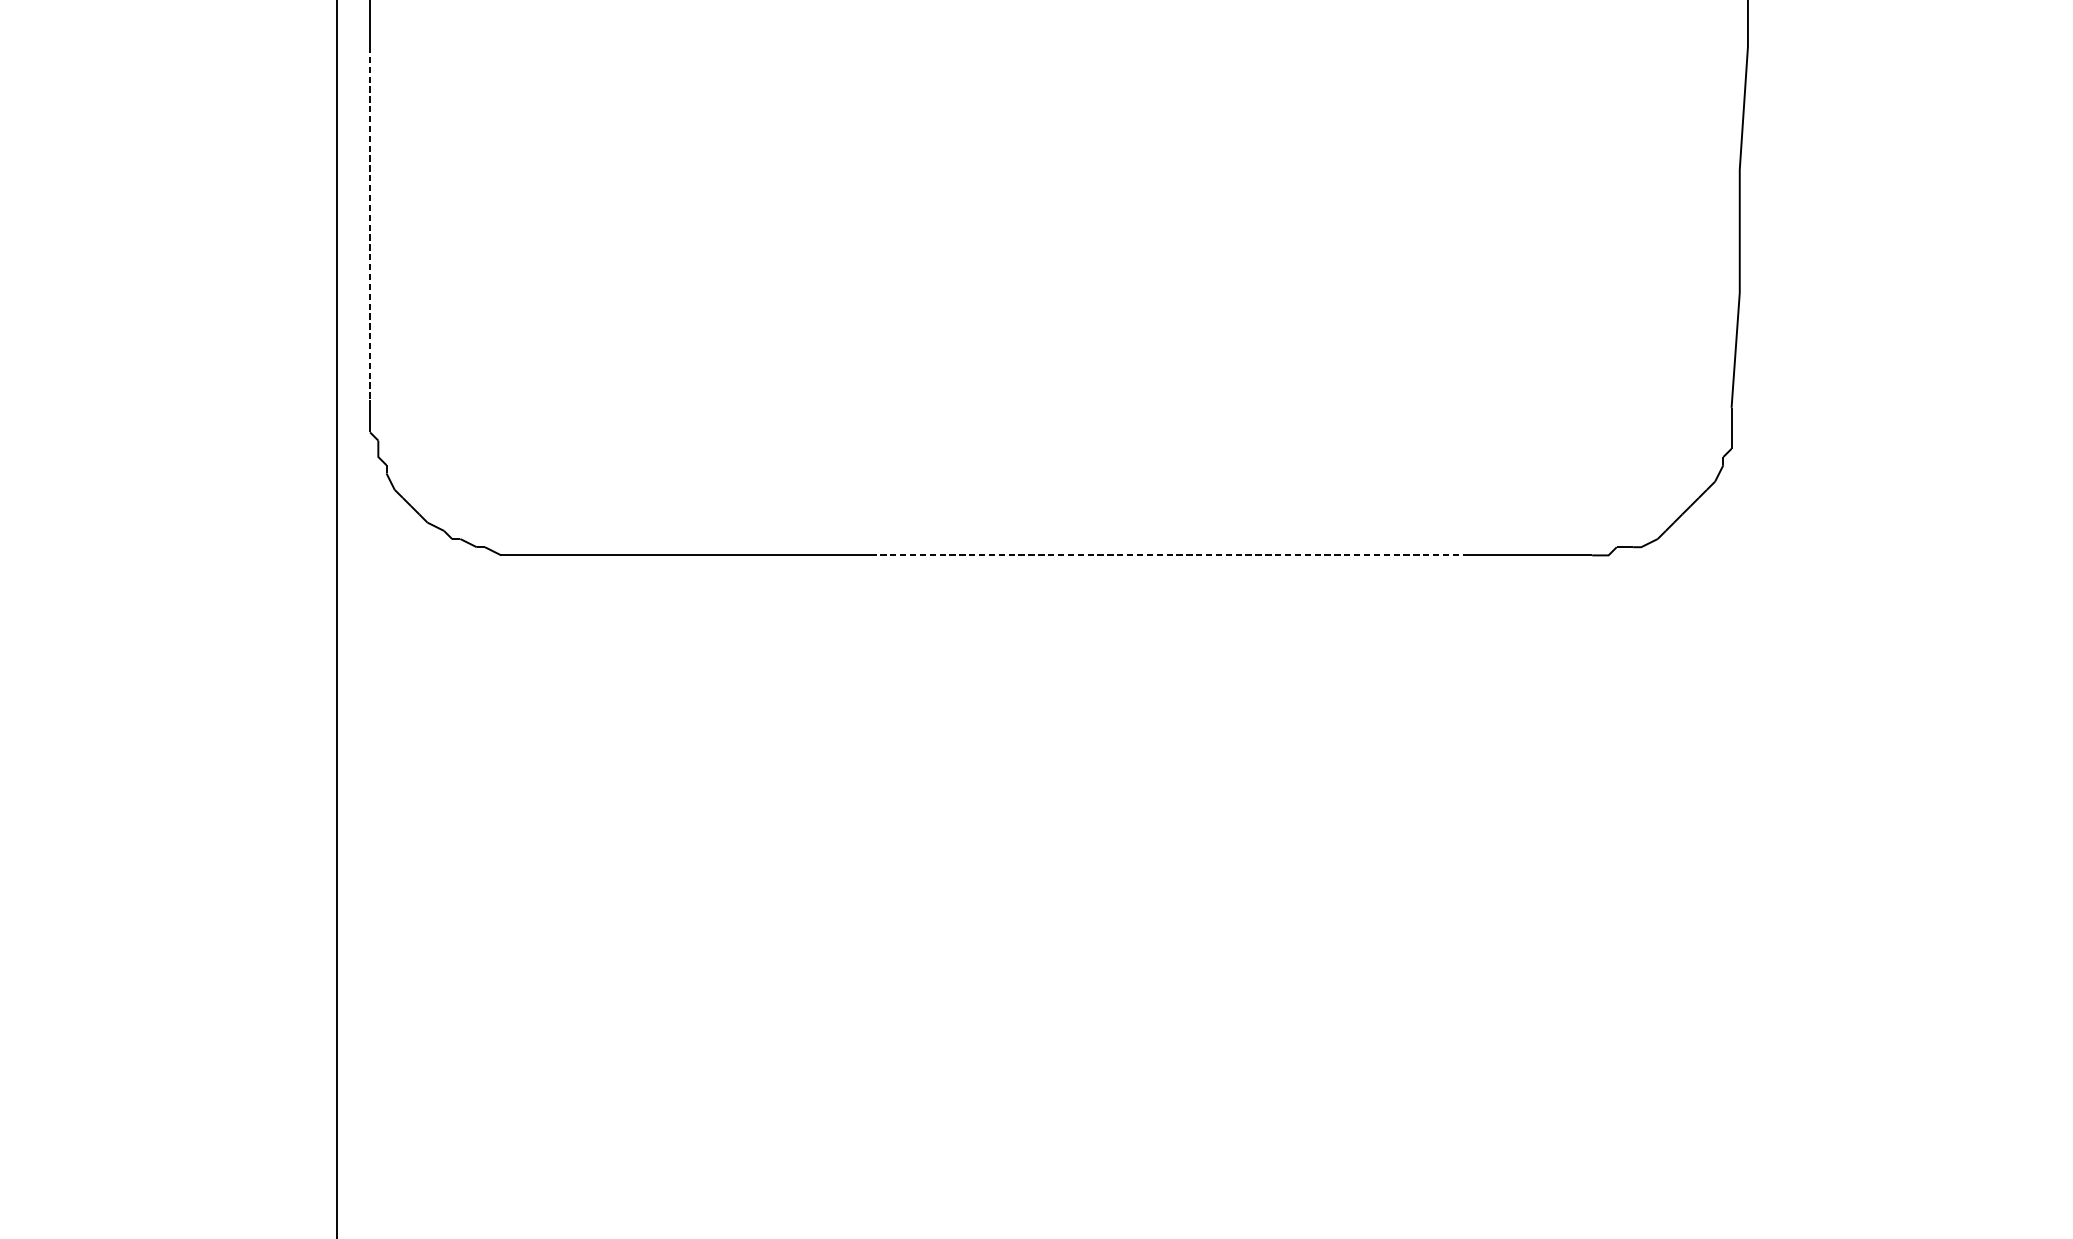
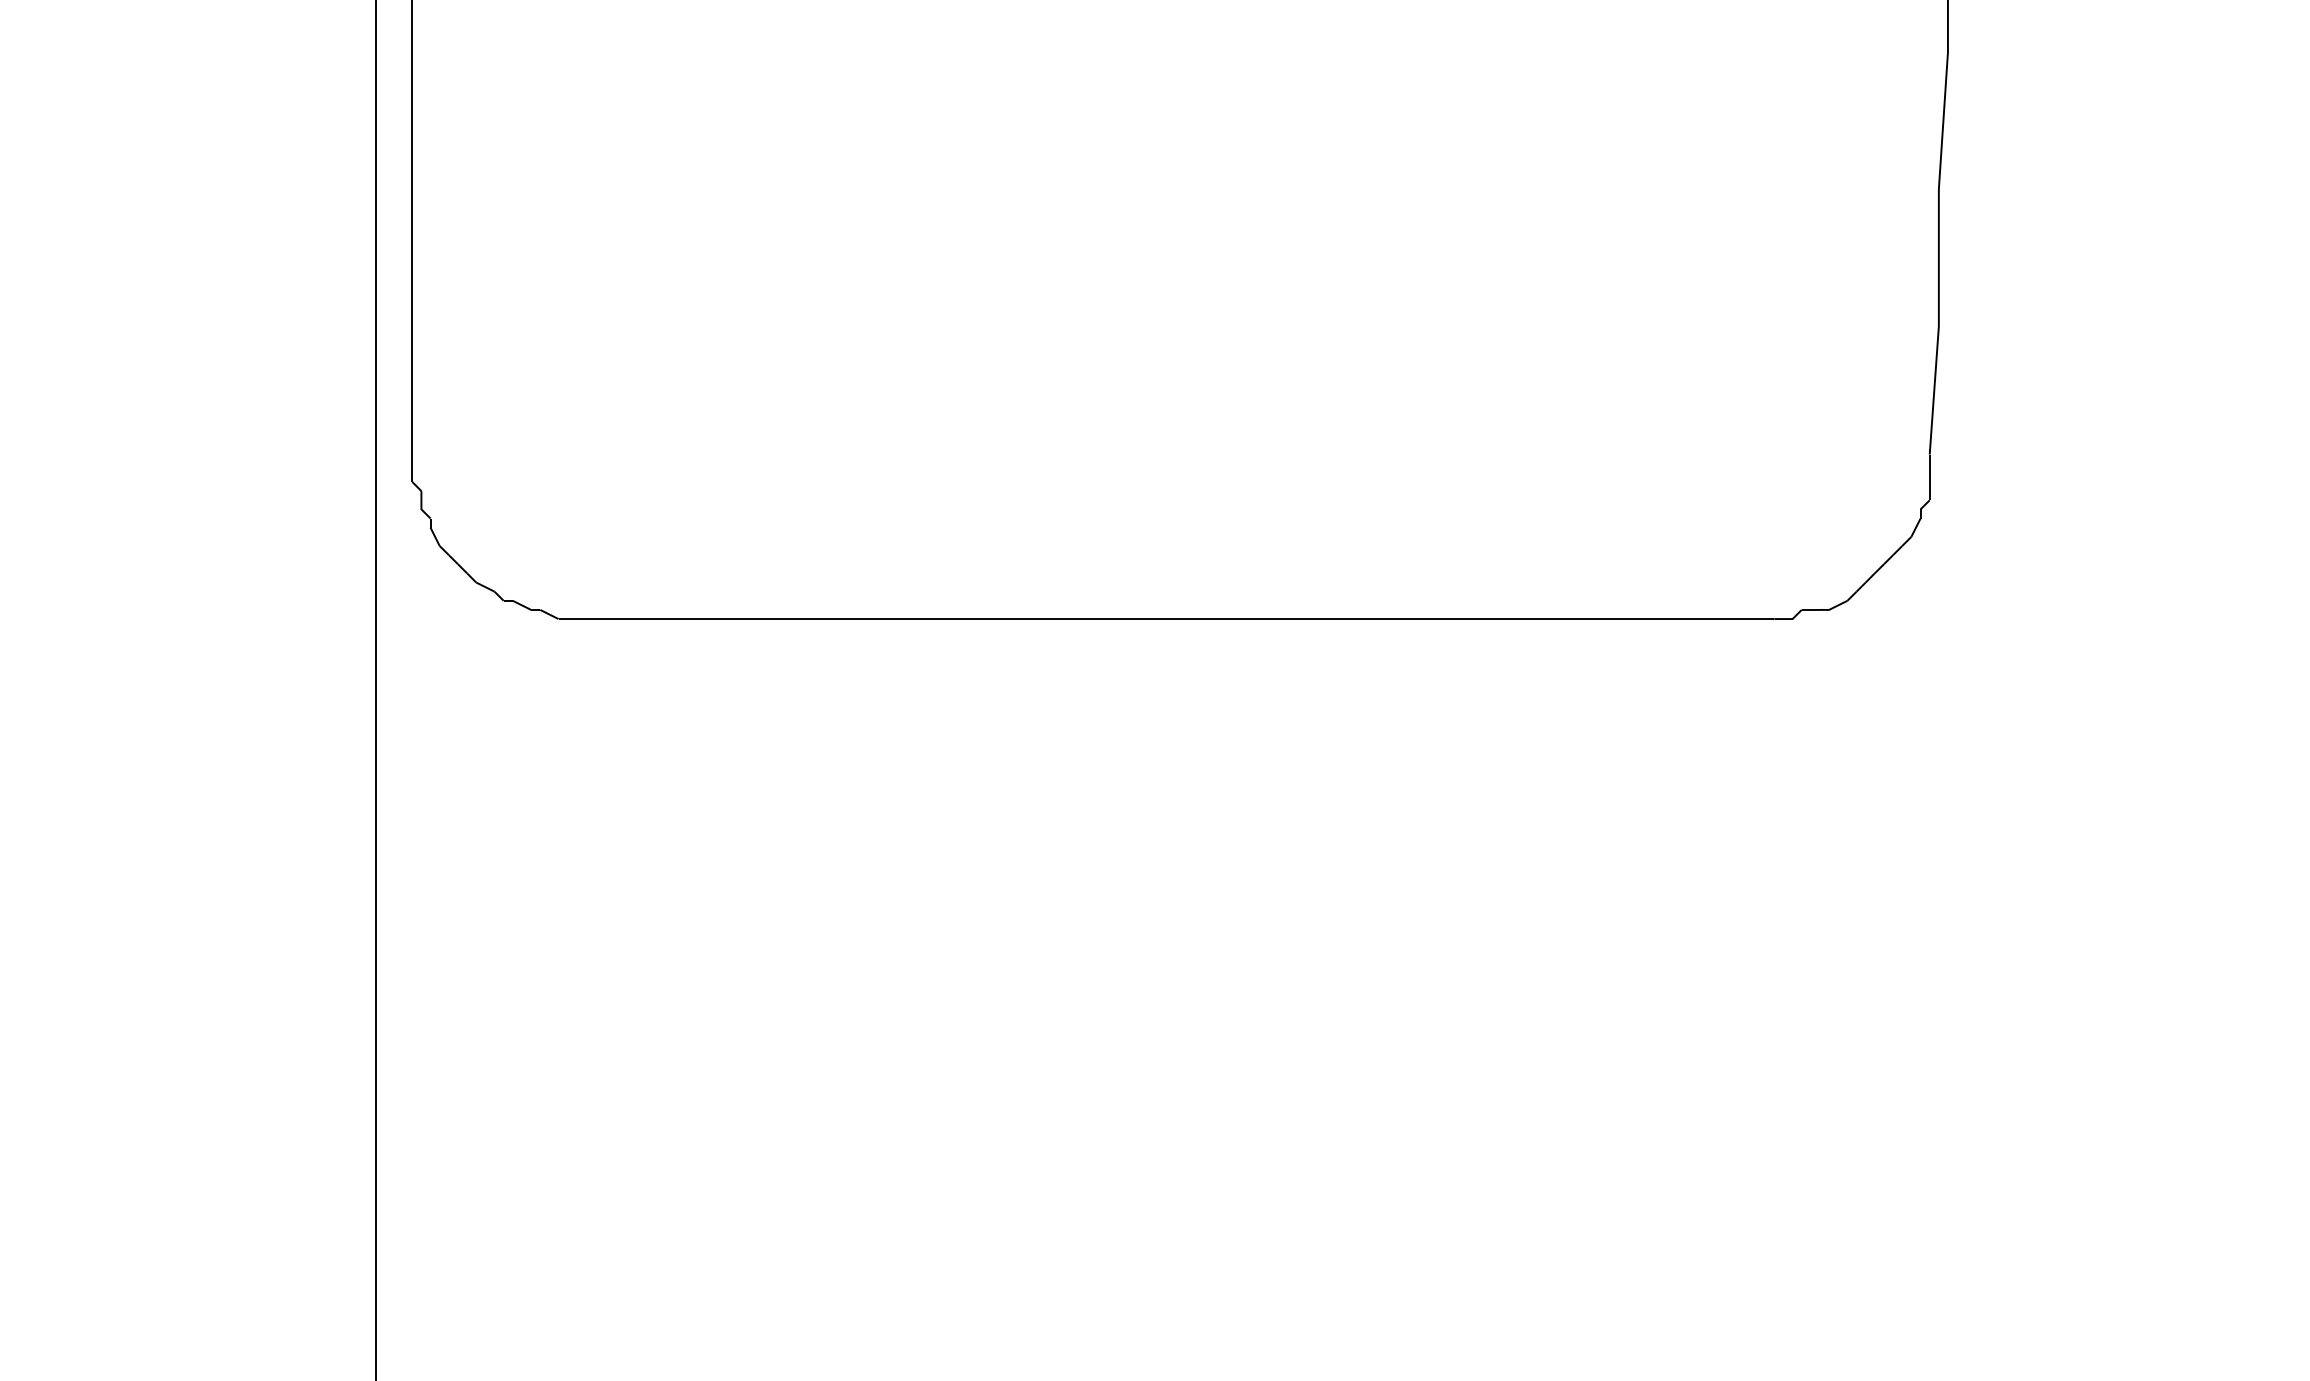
line: (370, 222) -> (412, 248), dashed -> solid
line: (1169, 555) -> (1303, 619), dashed -> solid

